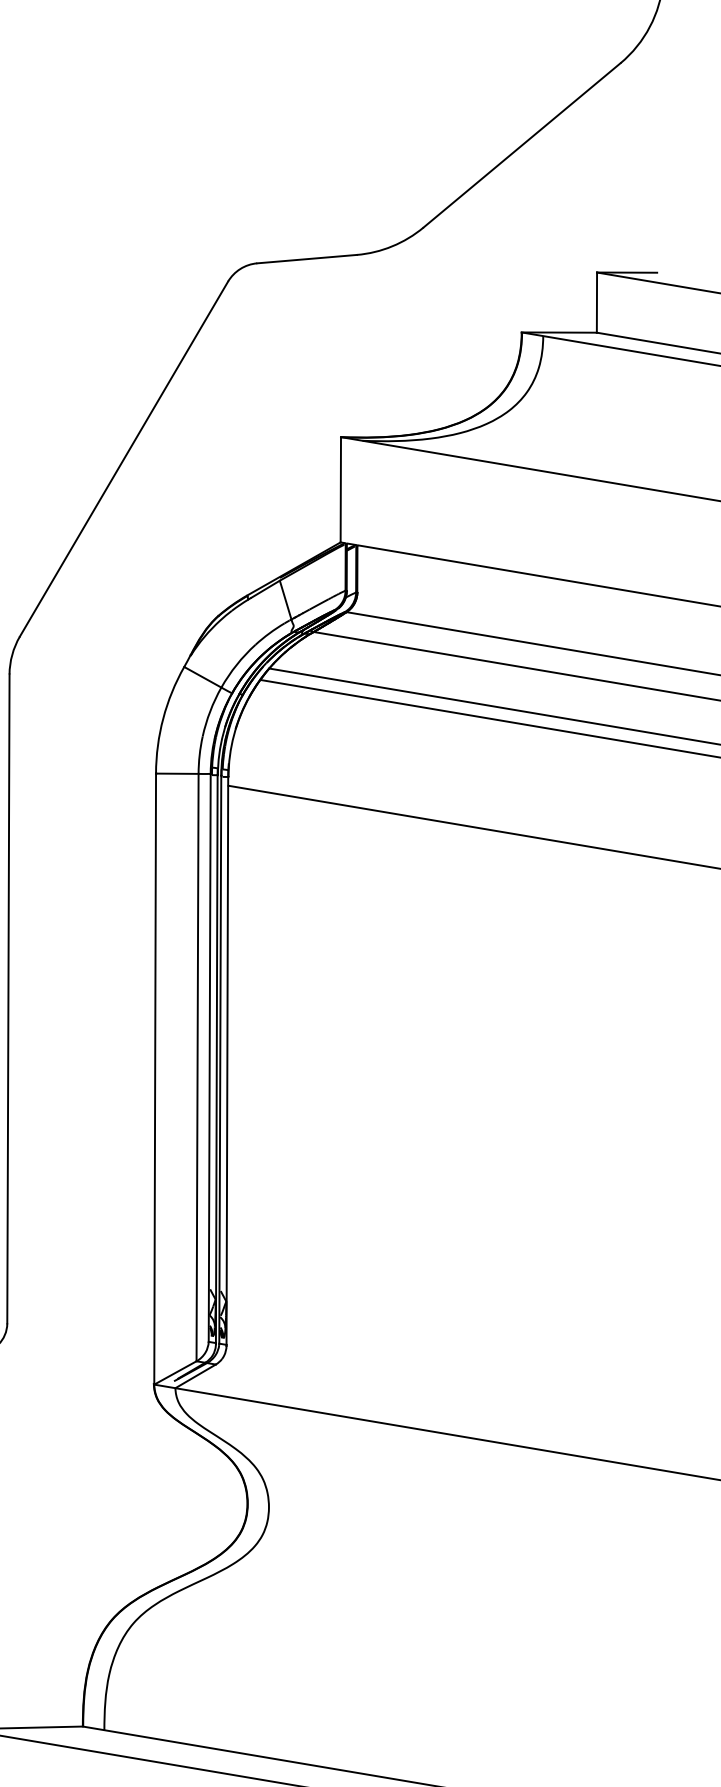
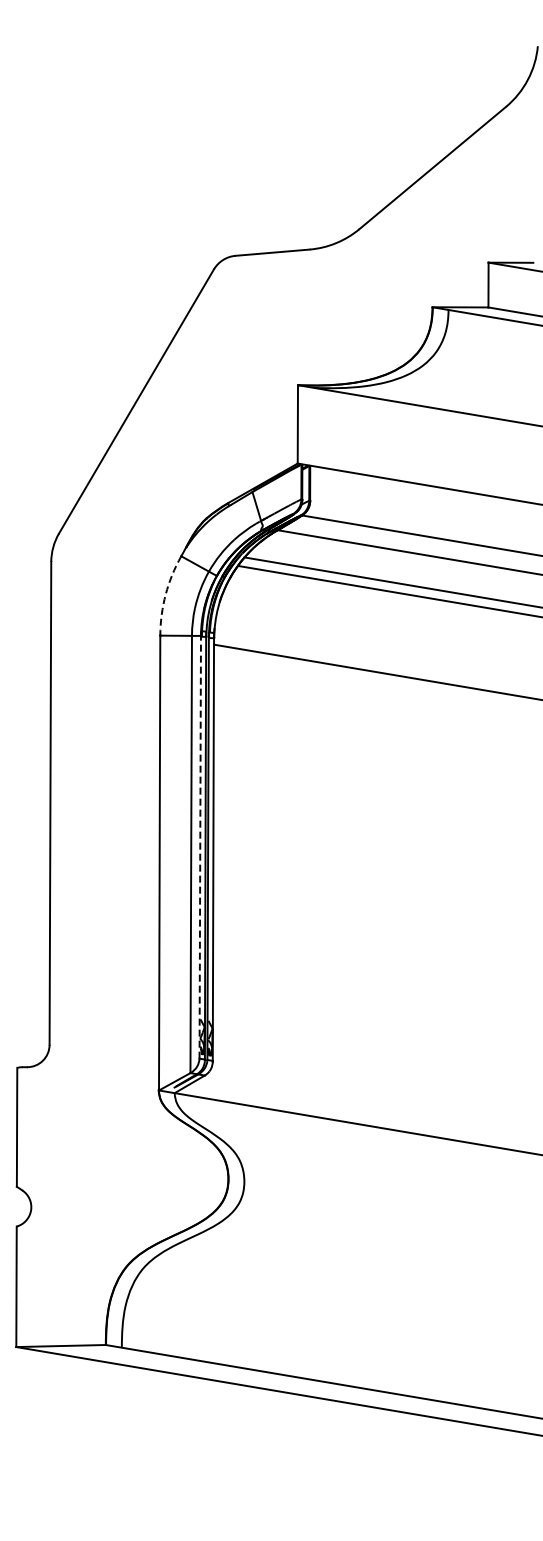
arc: (163, 718) -> (165, 594), solid -> dashed
line: (210, 1056) -> (200, 846), solid -> dashed

